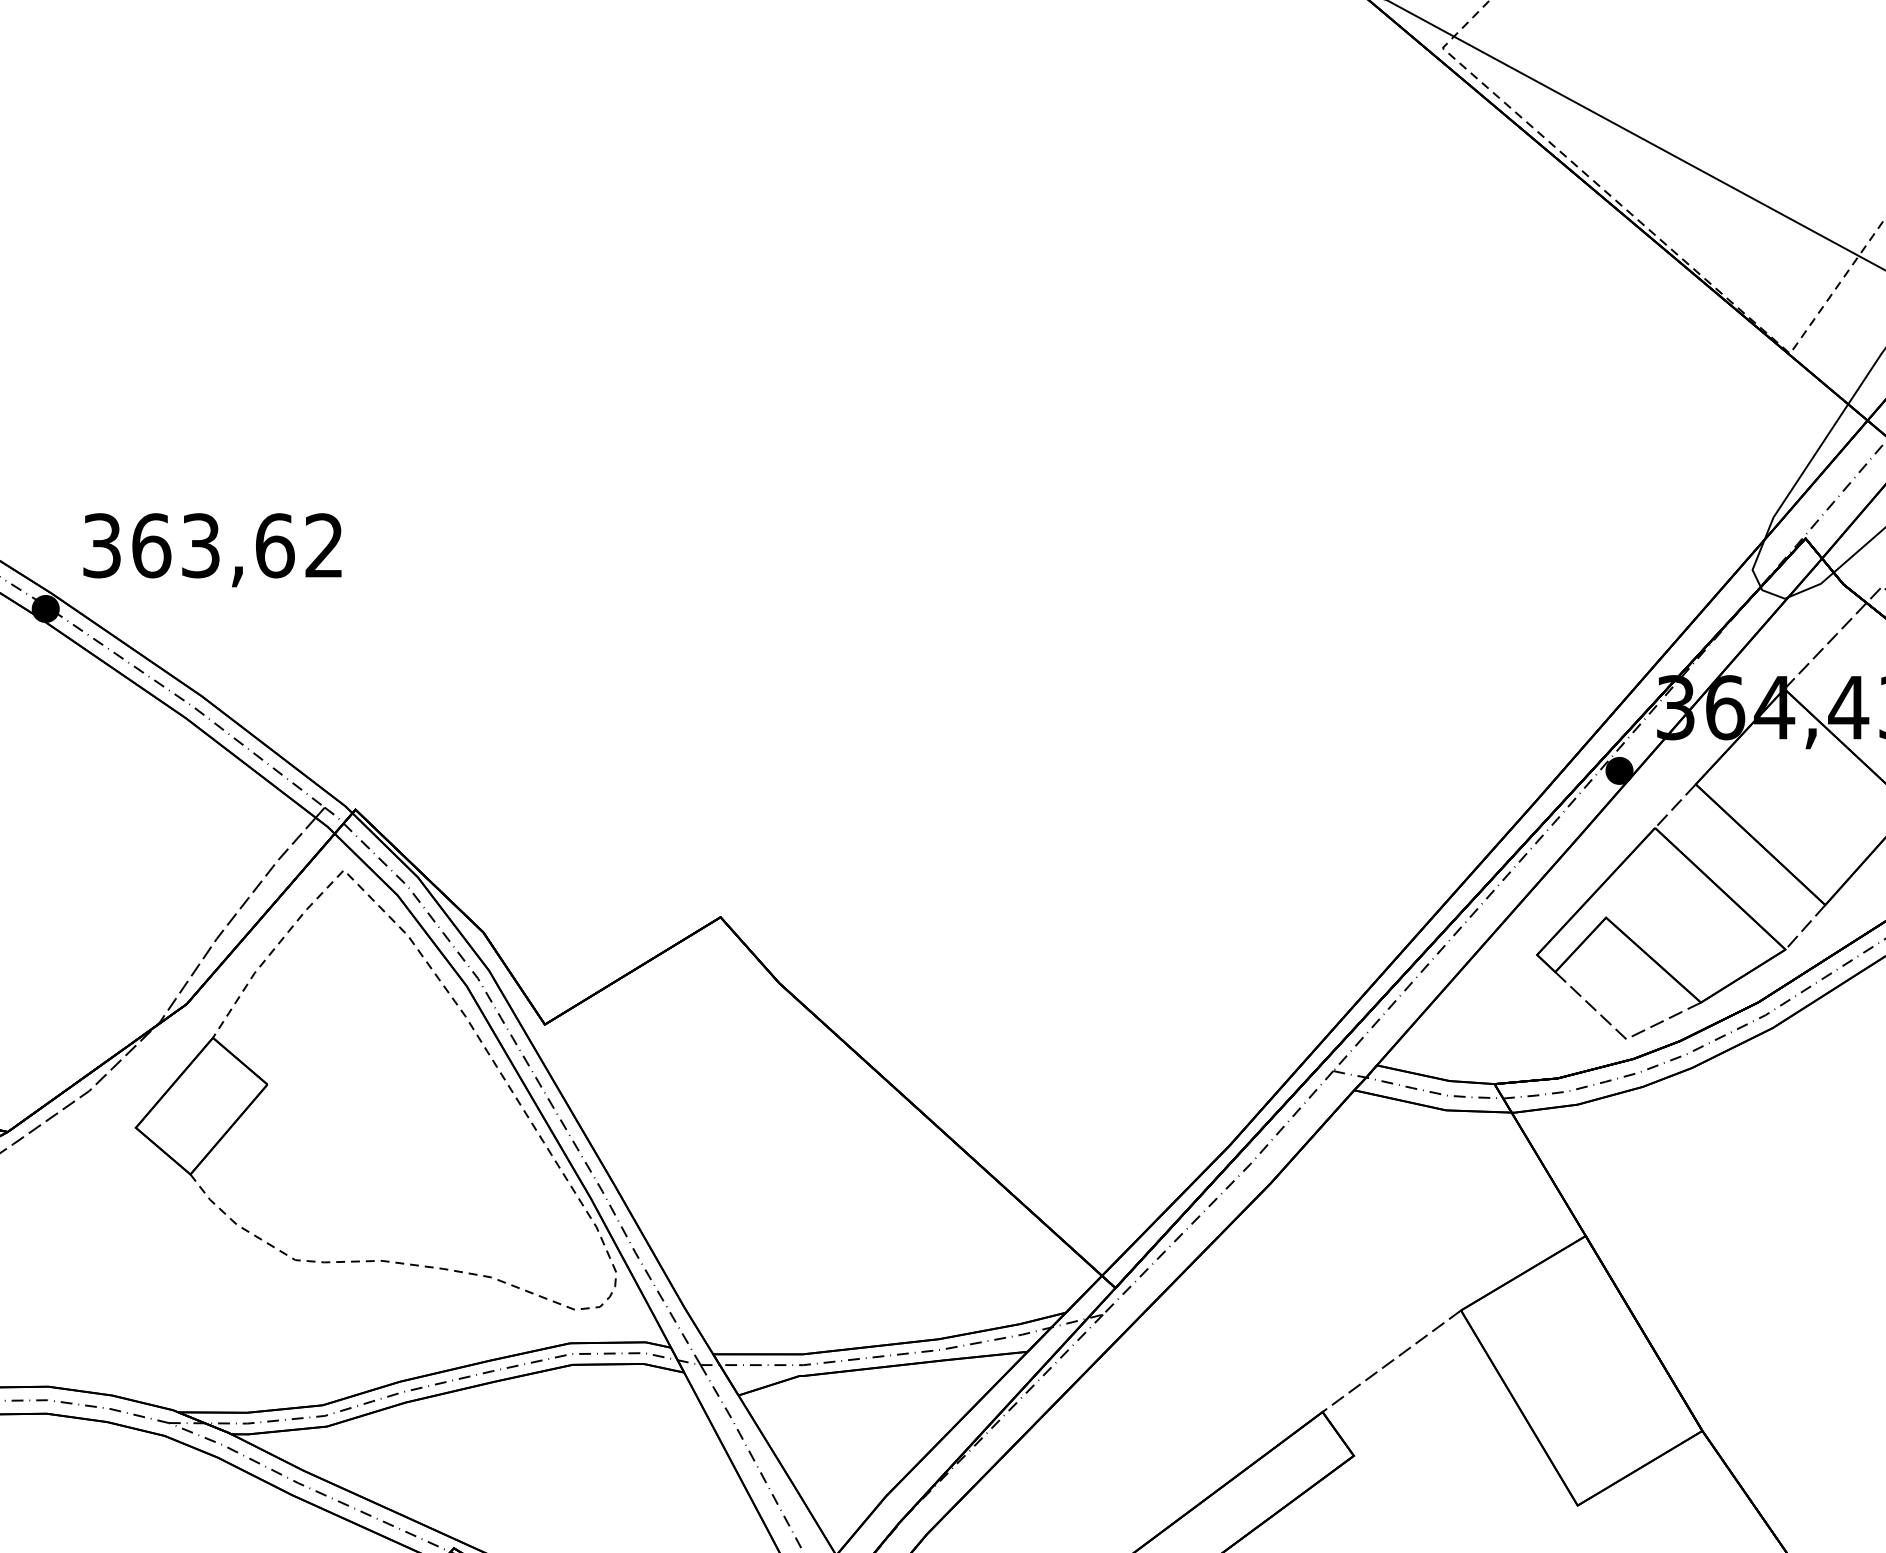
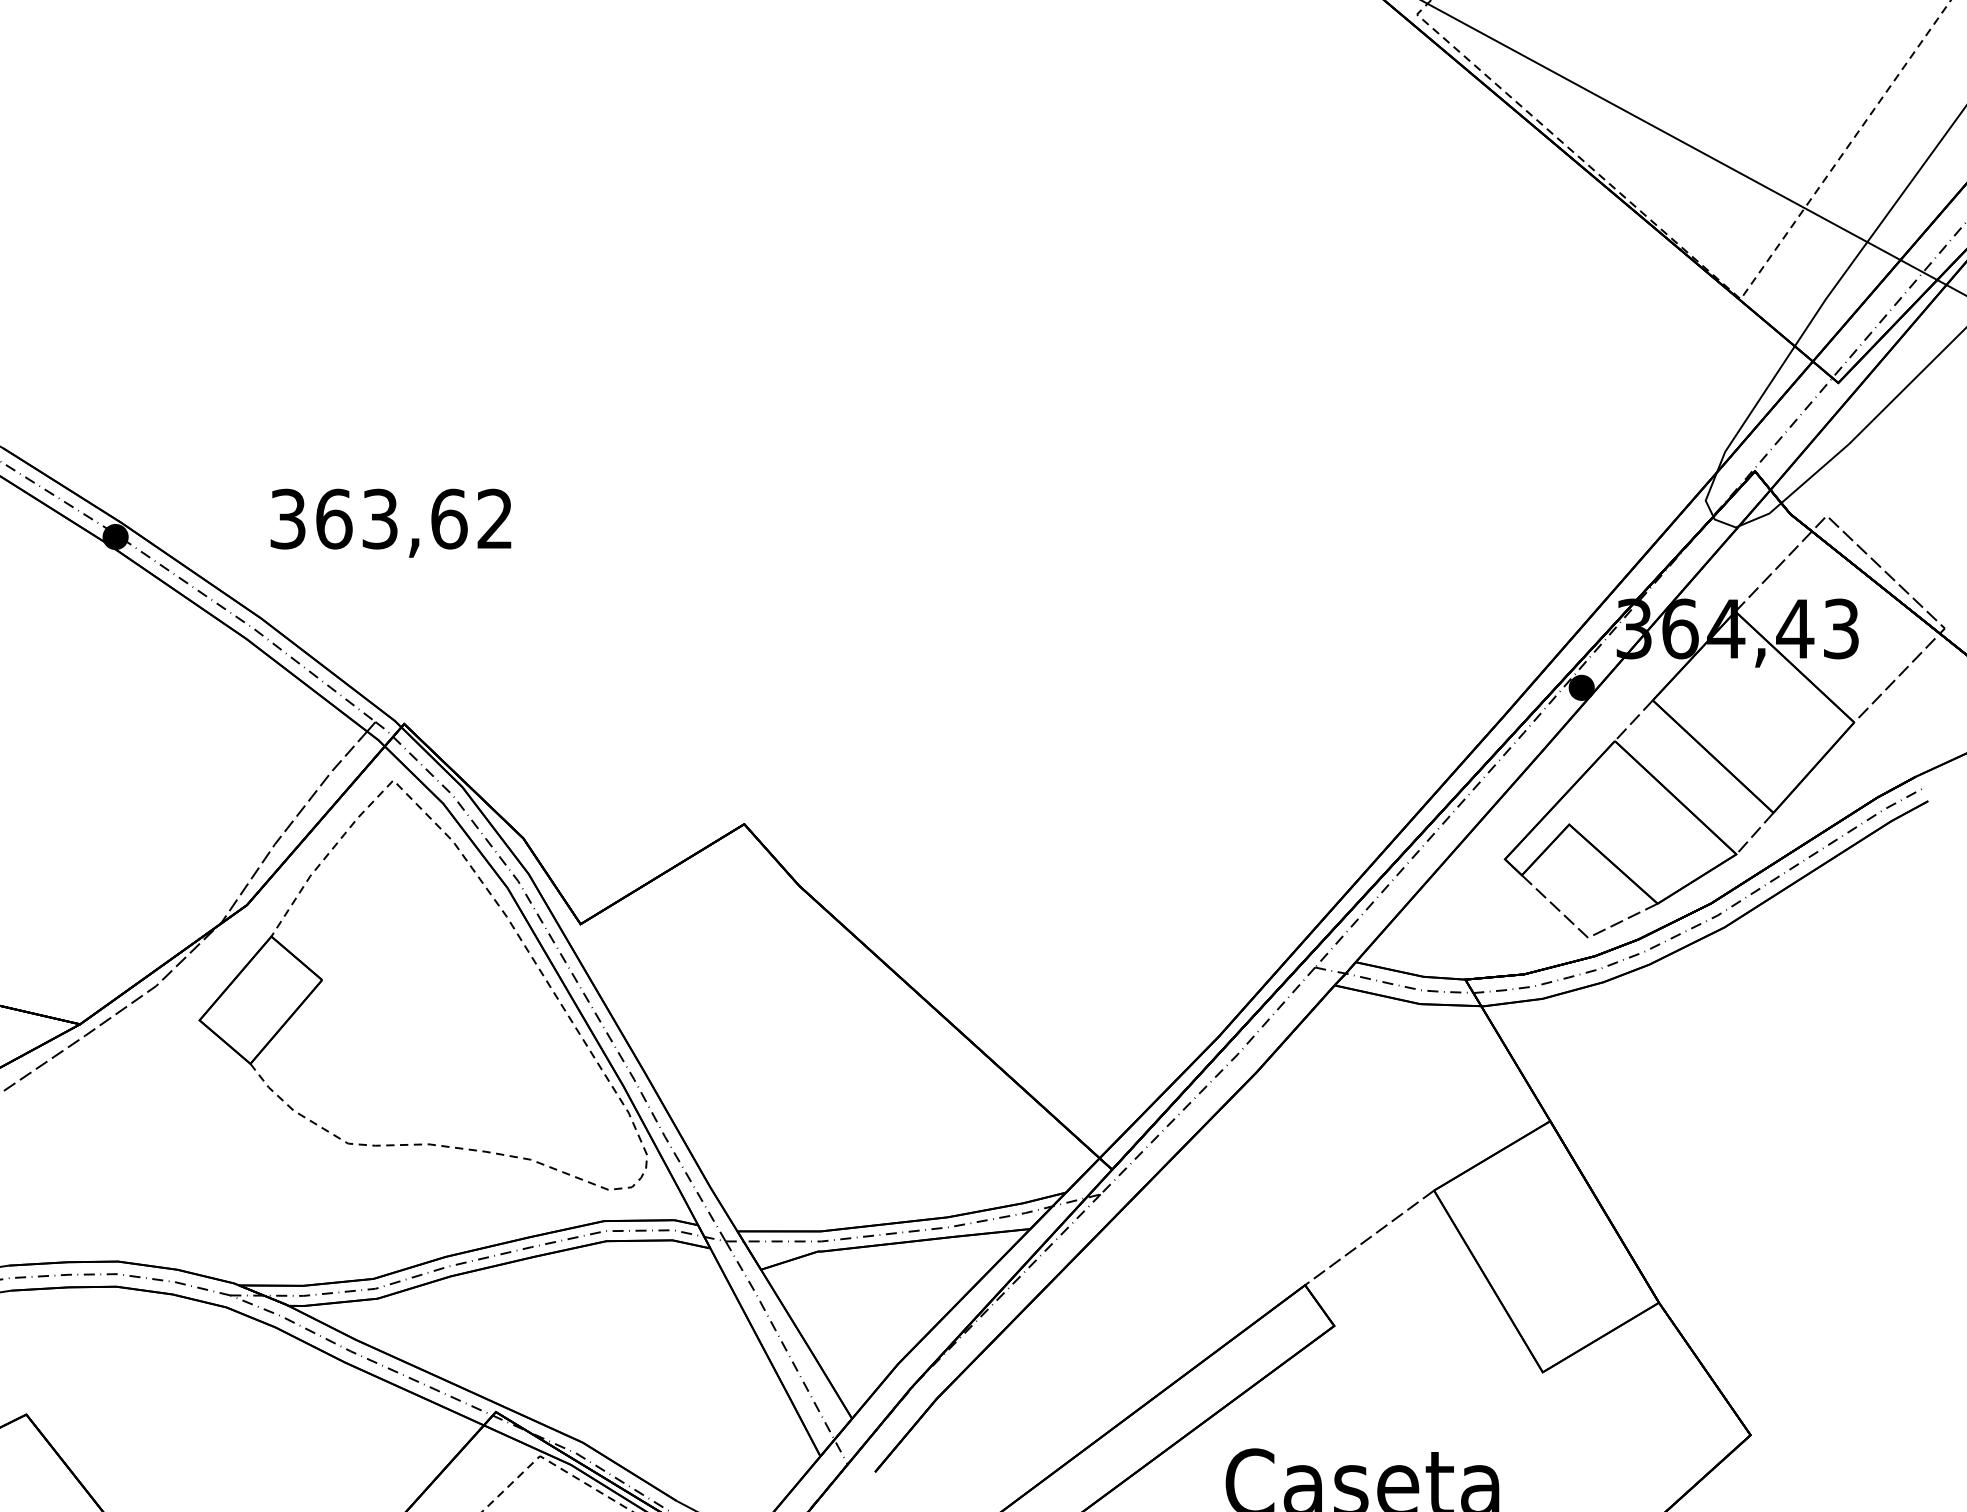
text: (212, 549) -> (390, 522), moved

